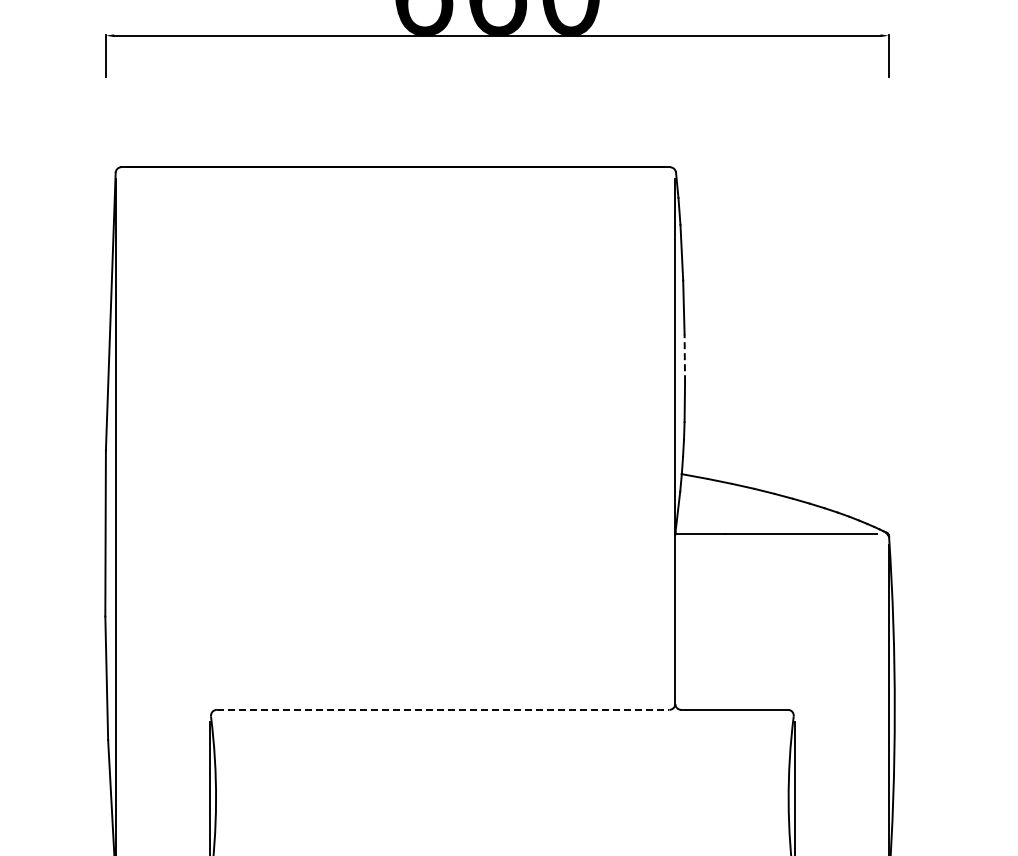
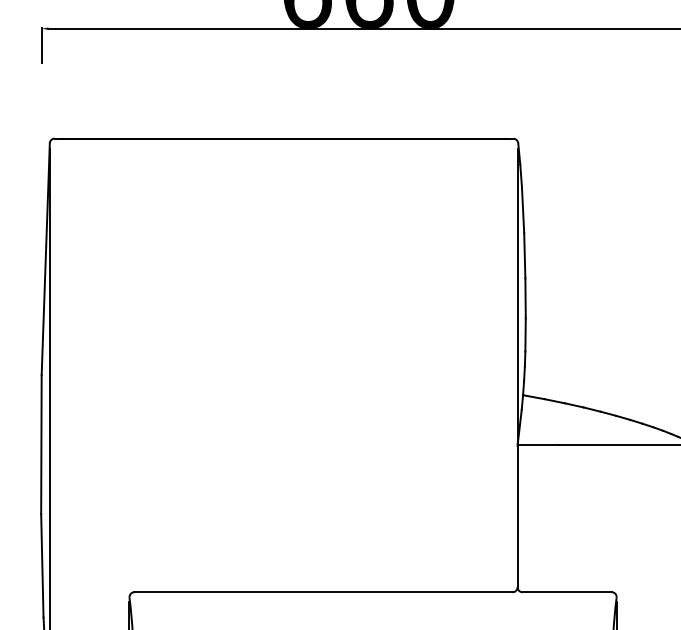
line: (684, 358) -> (525, 298), dashed -> solid
line: (443, 709) -> (323, 591), dashed -> solid

